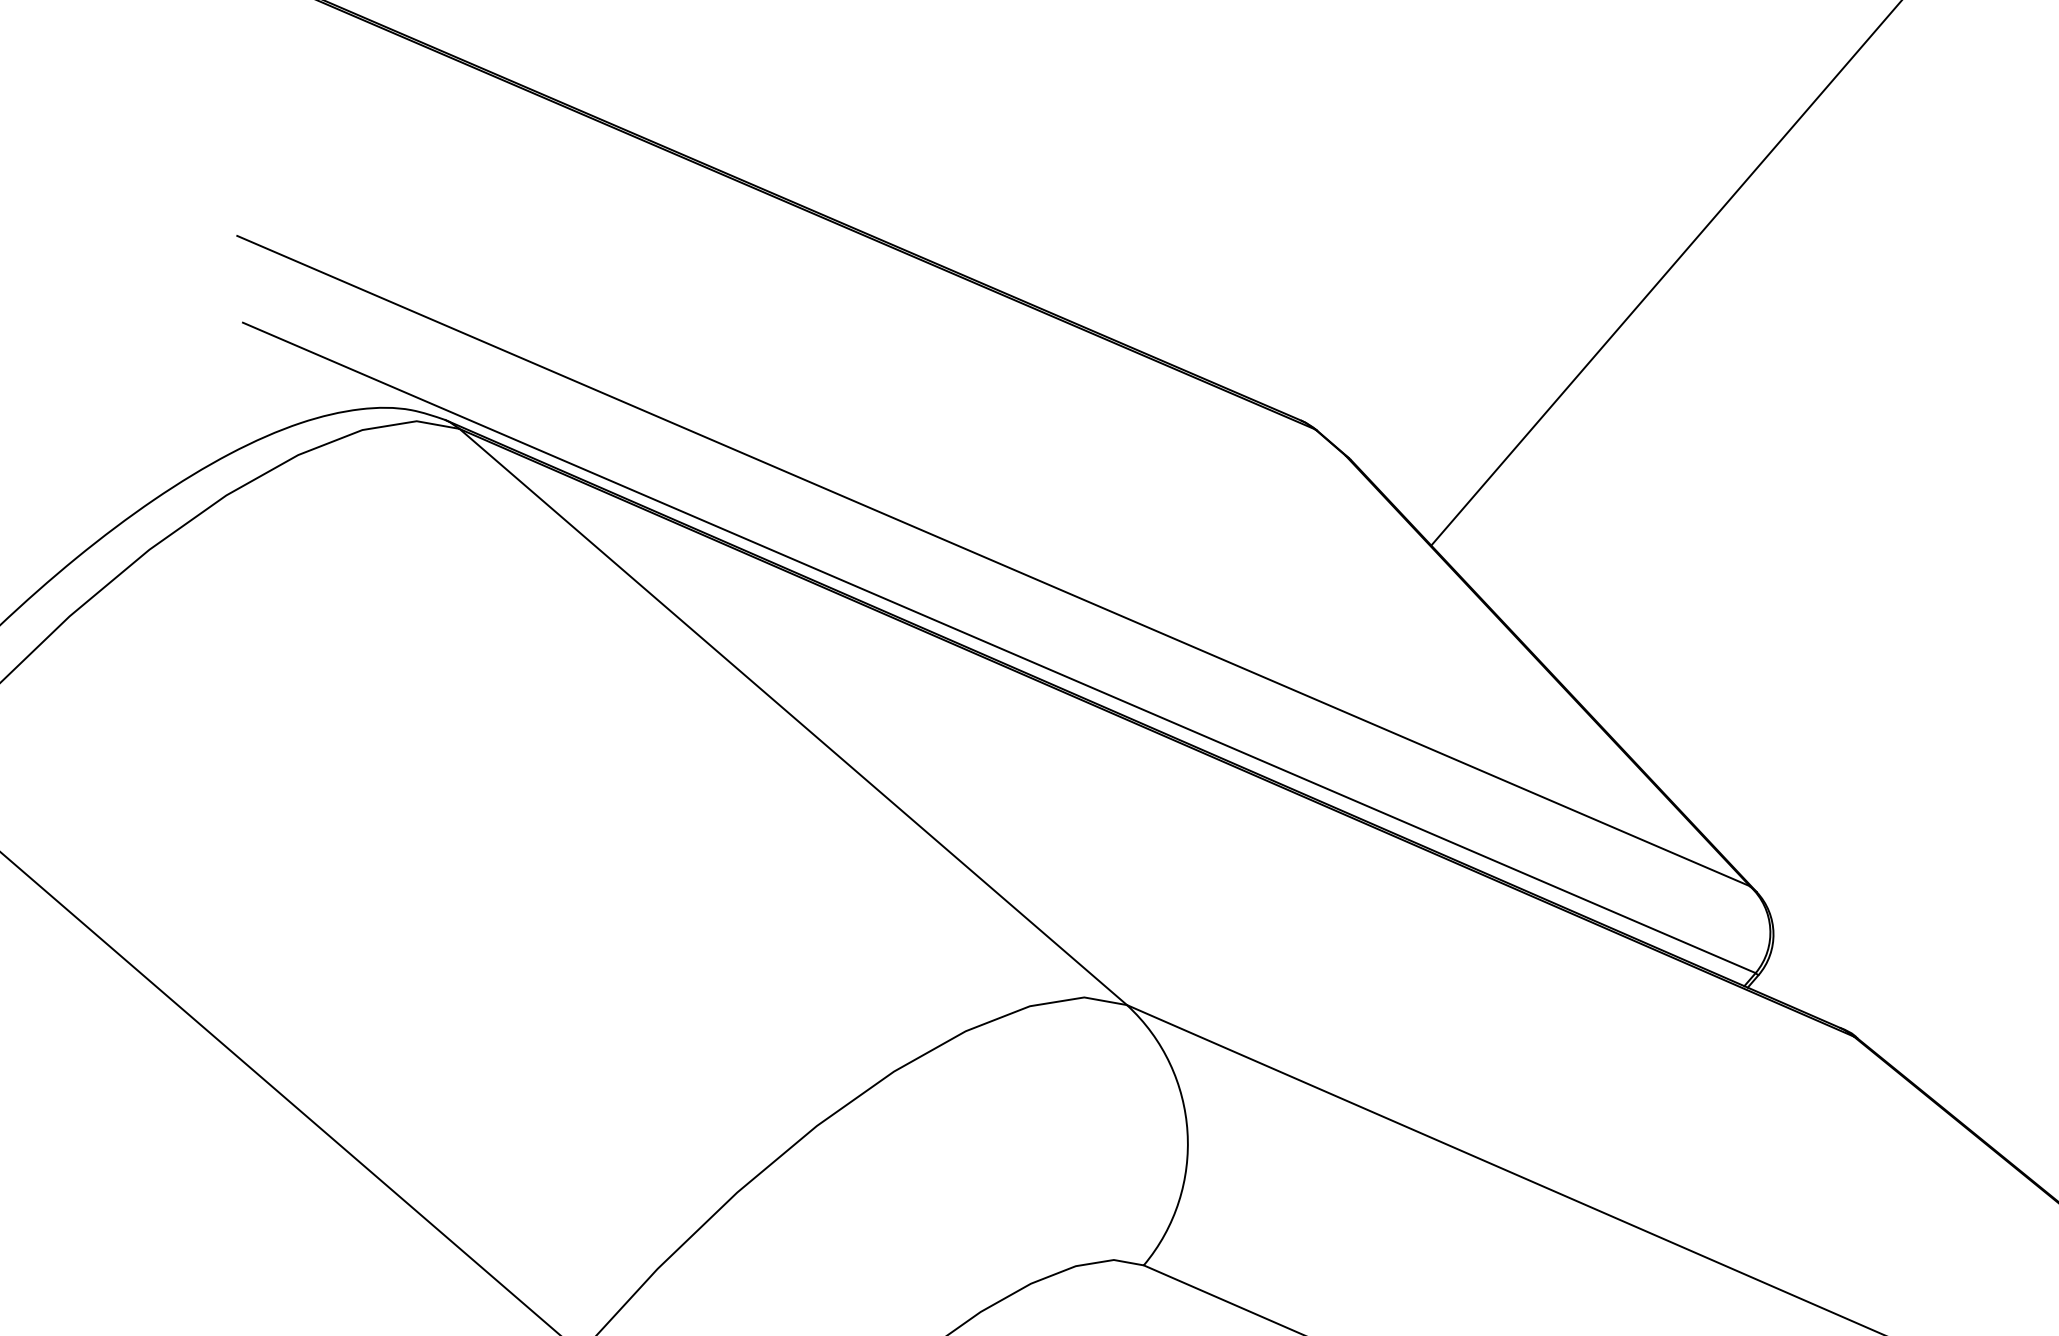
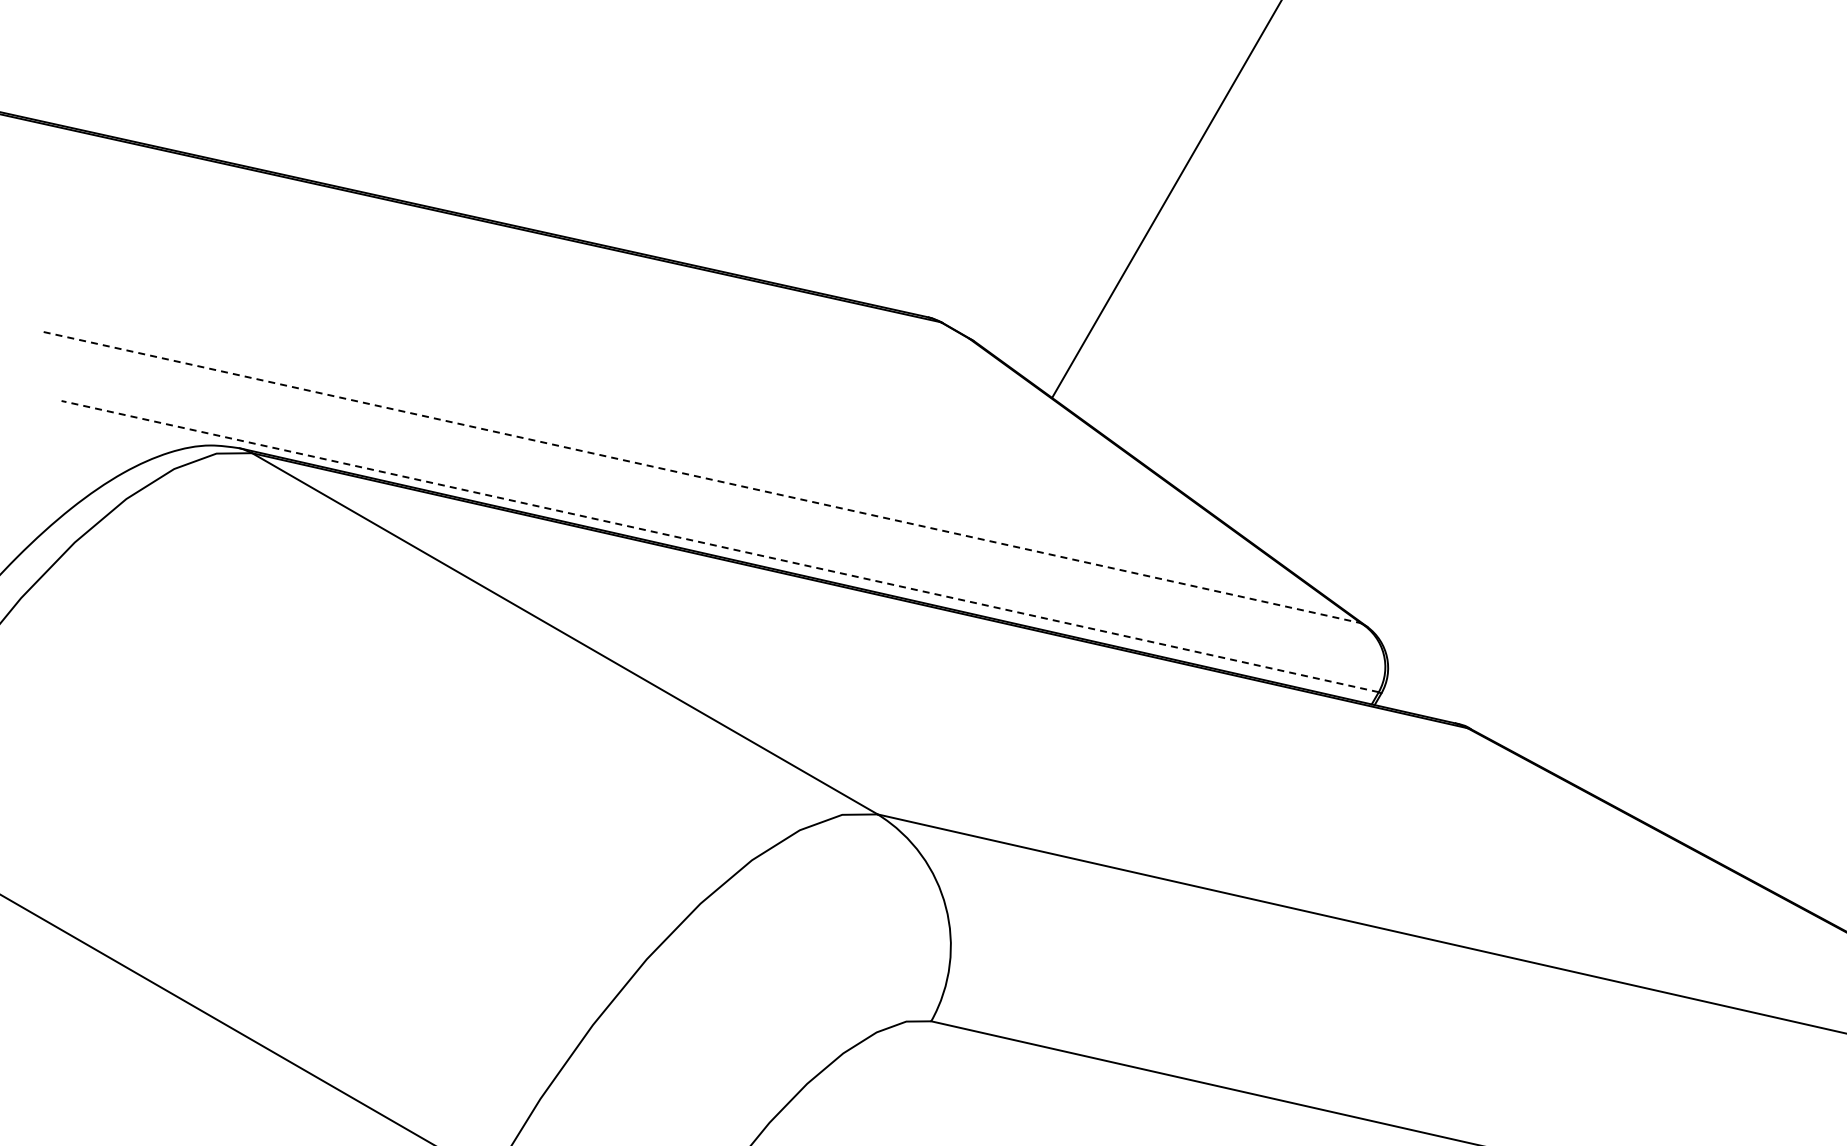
line: (993, 561) -> (702, 477), solid -> dashed
line: (999, 647) -> (720, 546), solid -> dashed

